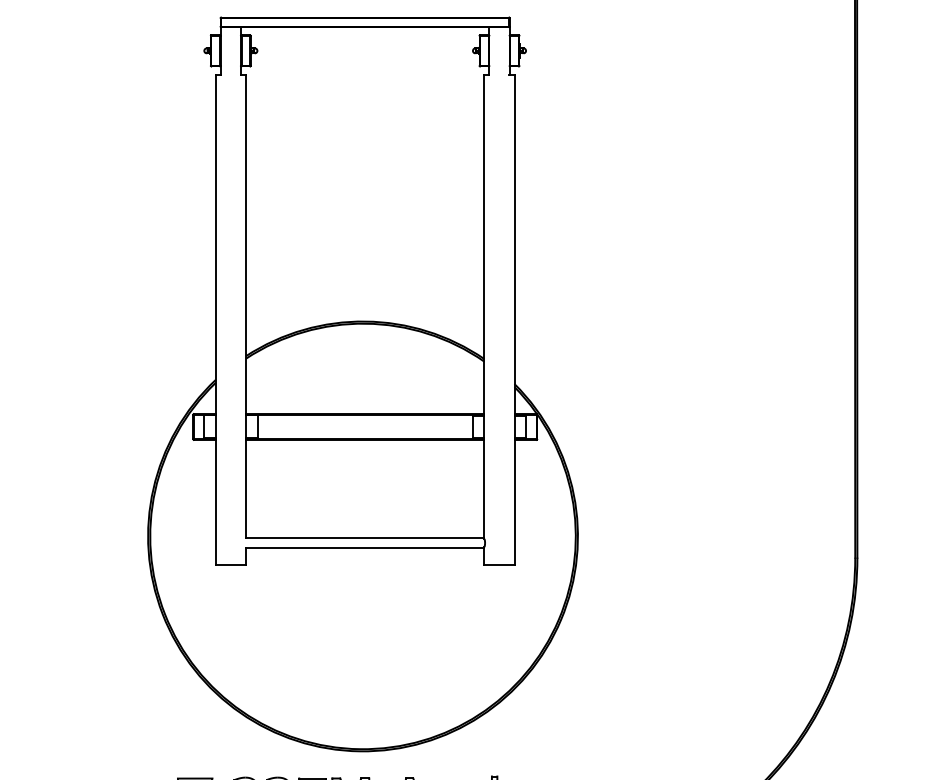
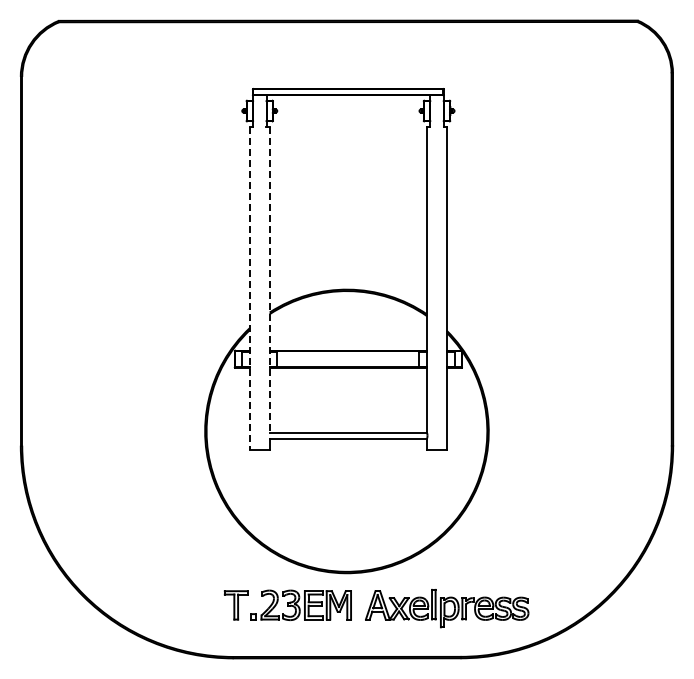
line: (245, 307) -> (269, 280), solid -> dashed
line: (215, 319) -> (249, 288), solid -> dashed

